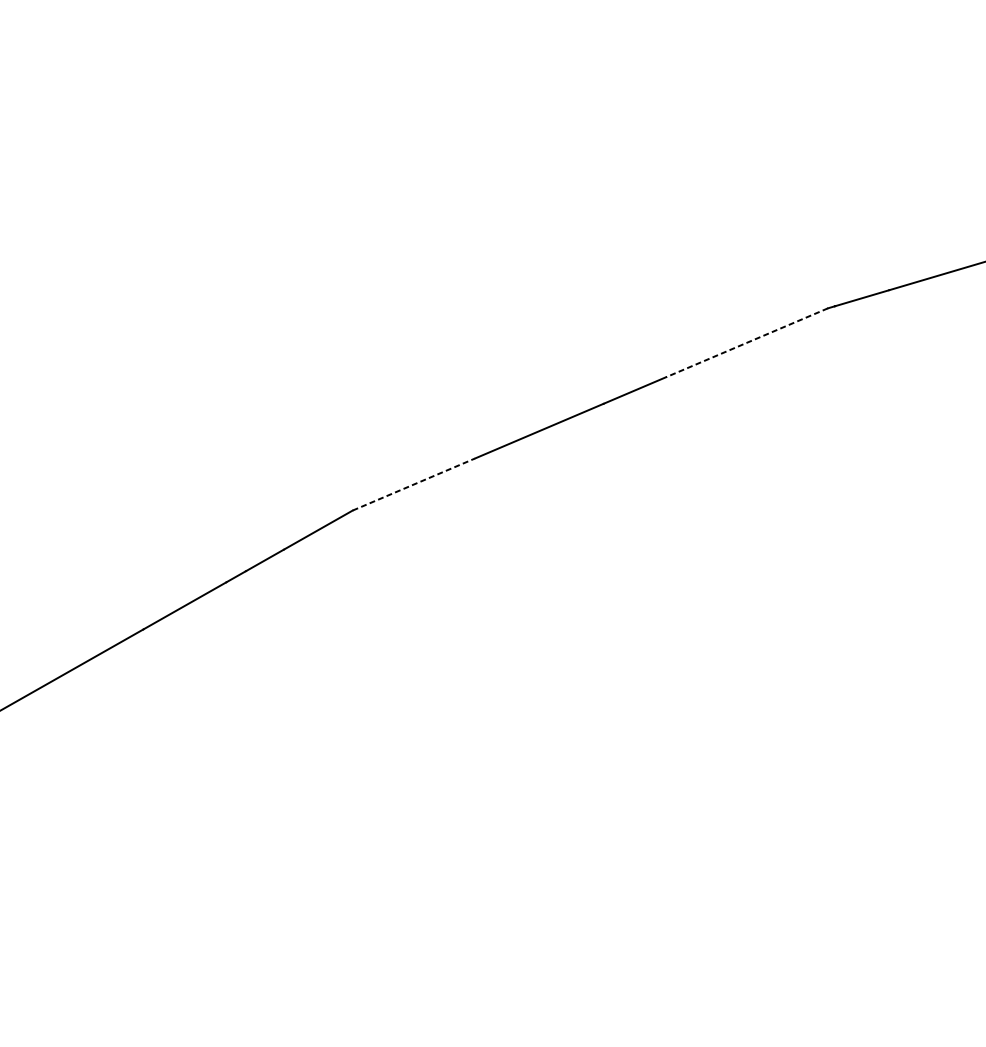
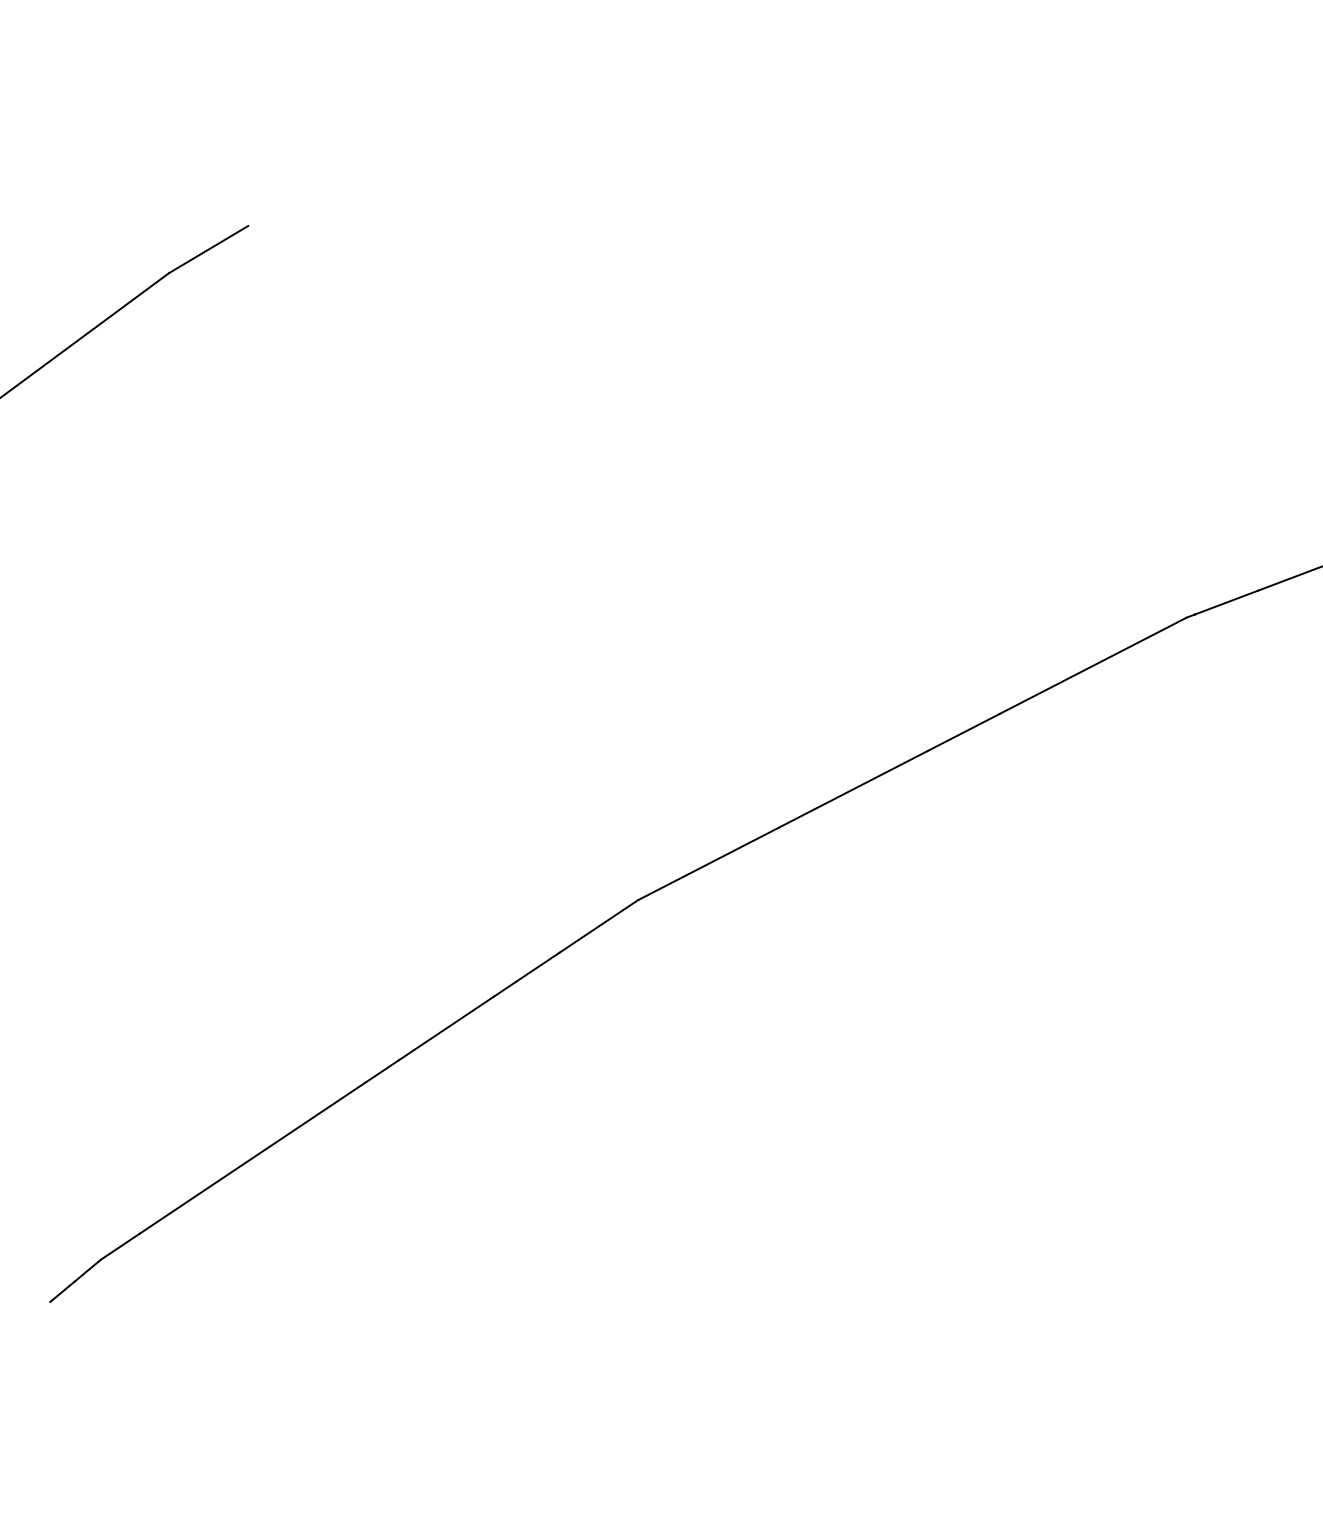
line: (746, 343) -> (1092, 666), dashed -> solid
line: (413, 484) -> (708, 863), dashed -> solid

